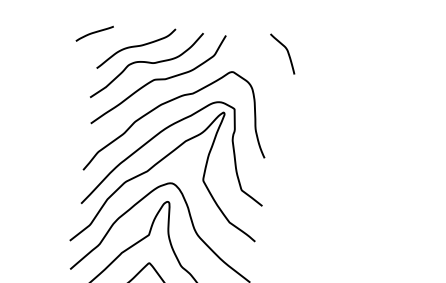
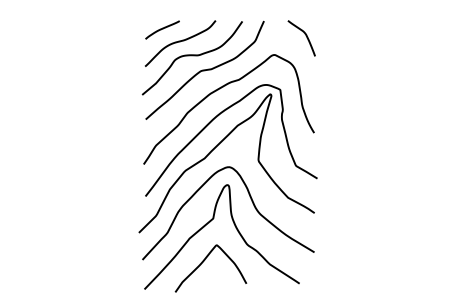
curve: (94, 33) -> (162, 29), moved
curve: (286, 50) -> (304, 34), moved

